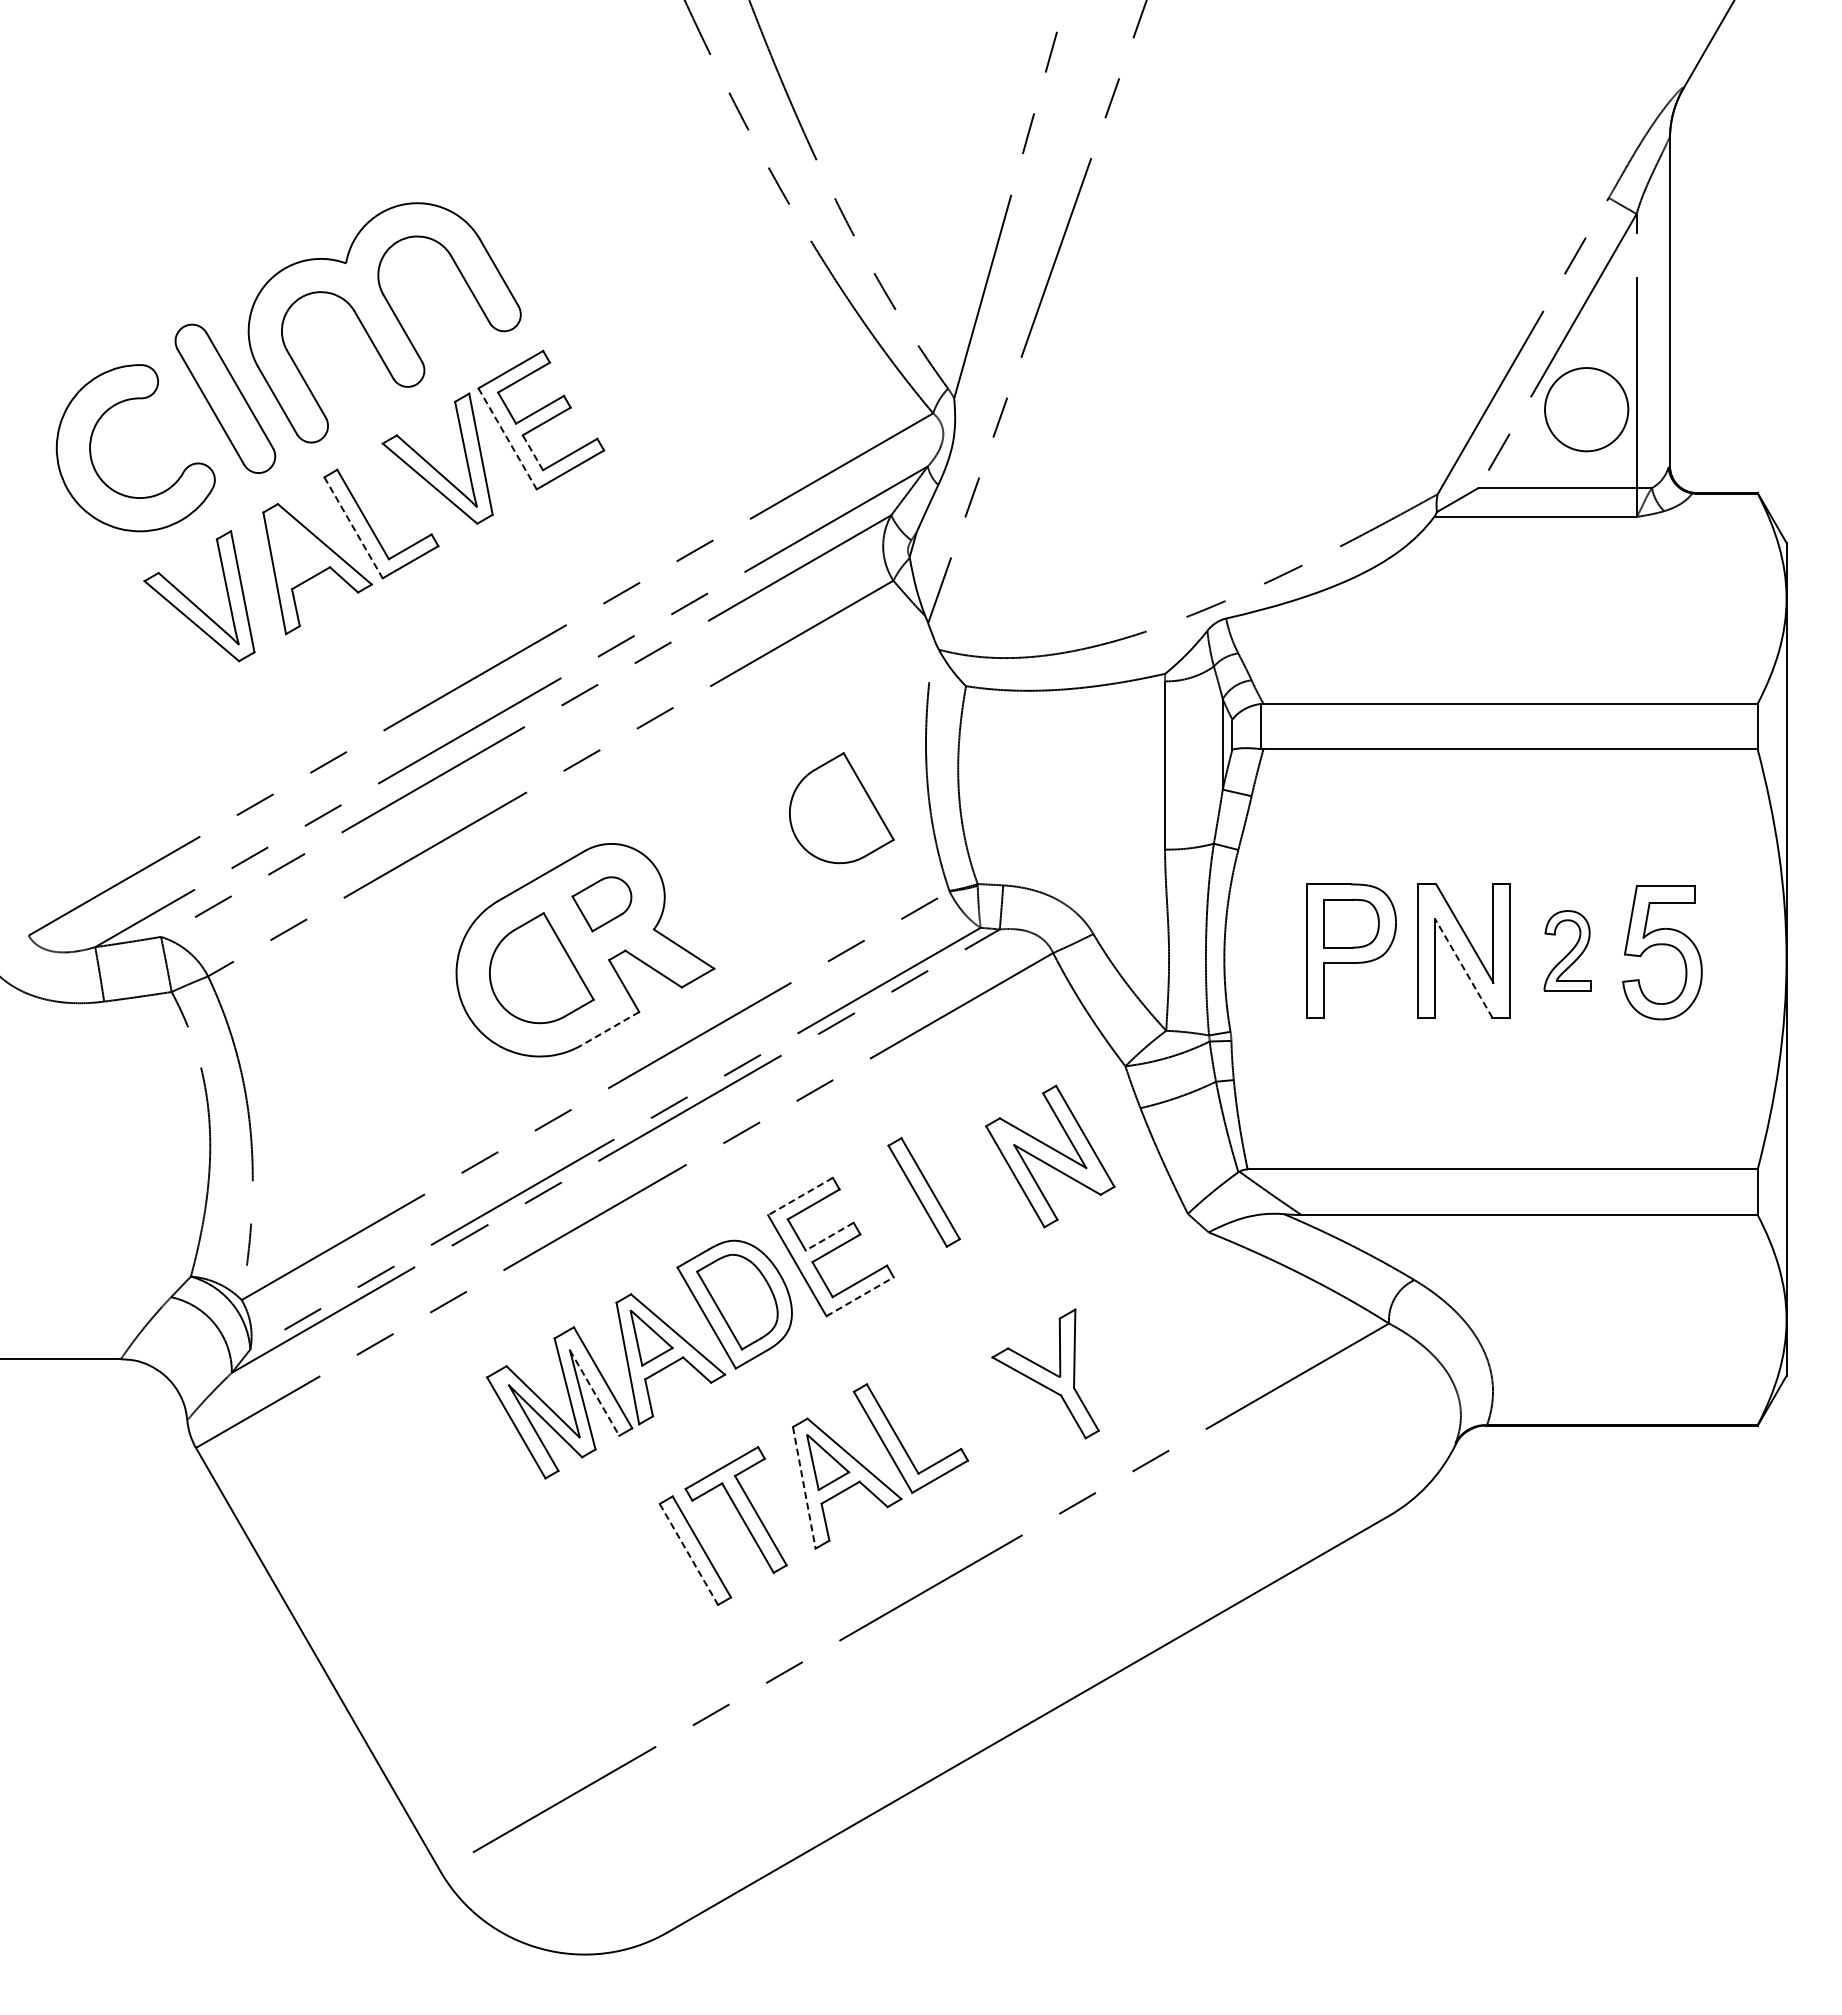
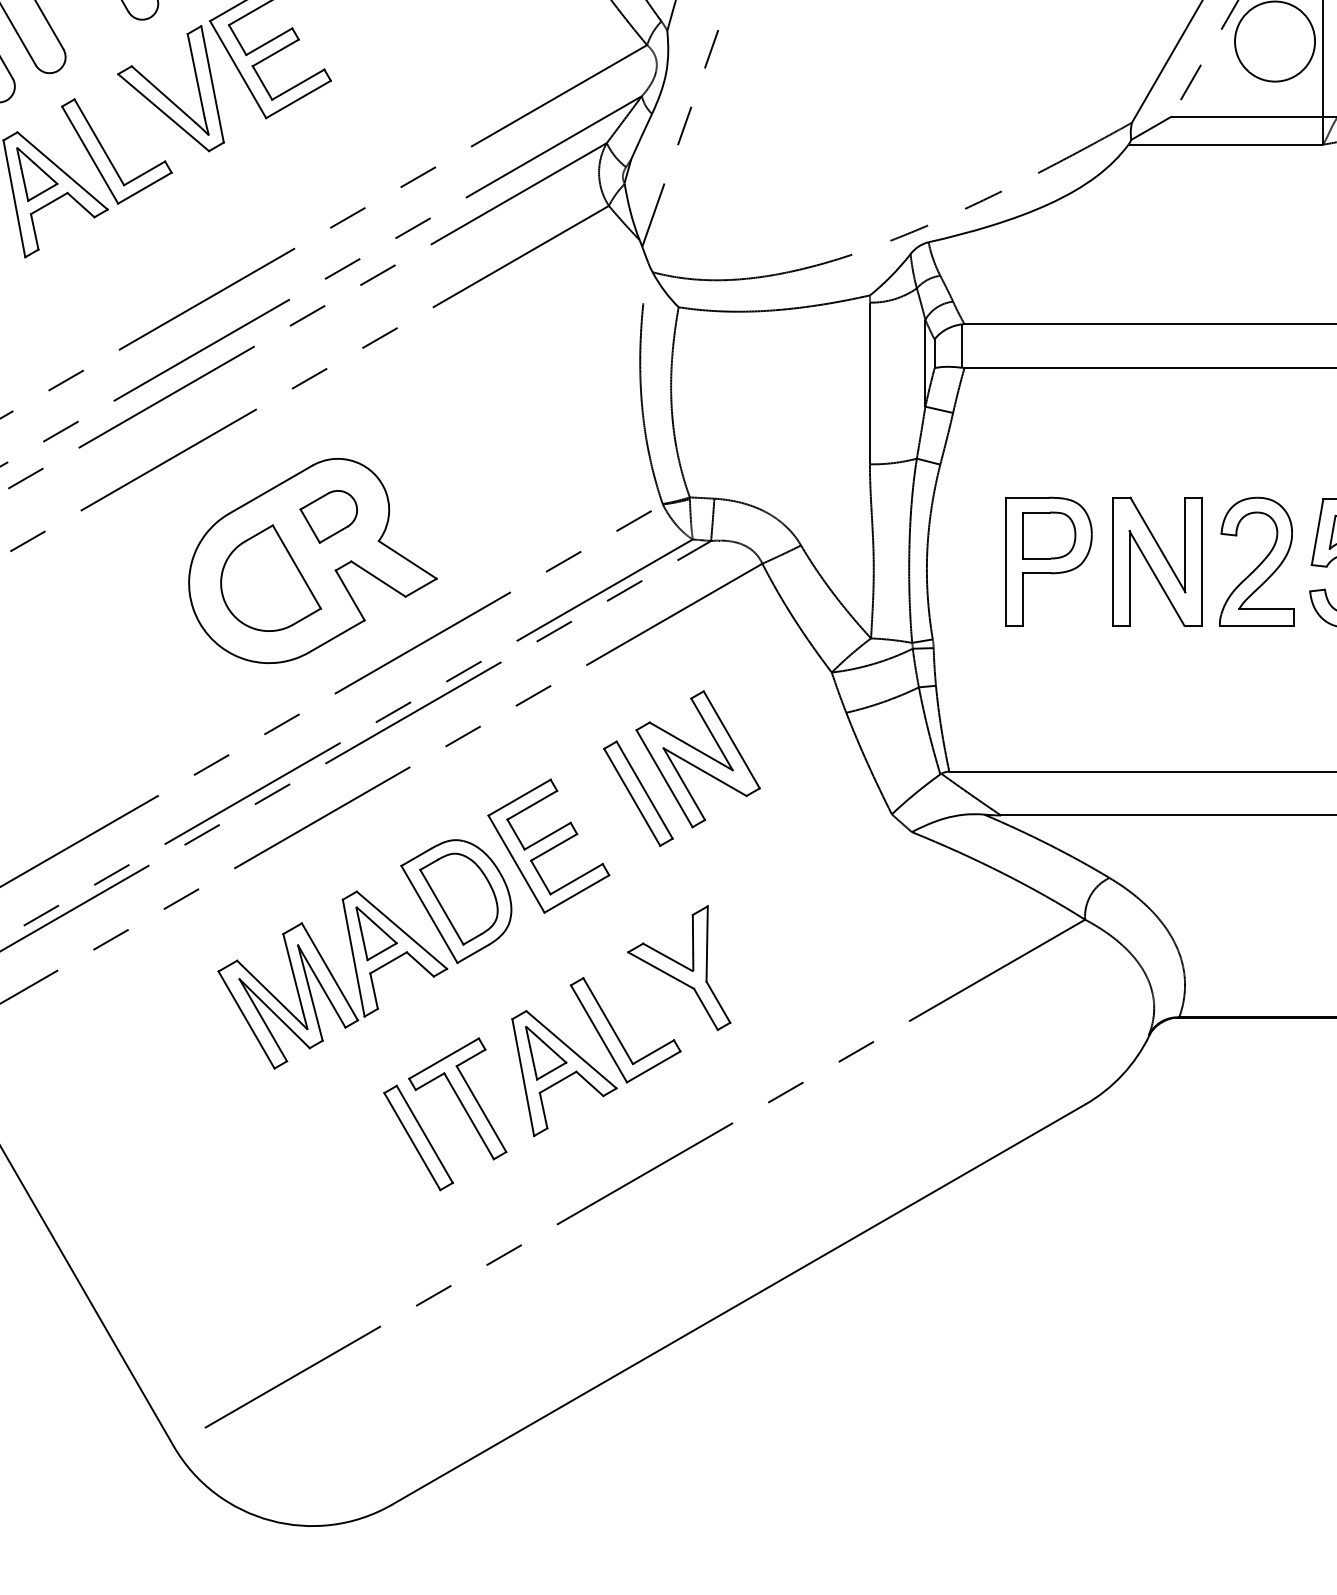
line: (507, 439) -> (238, 70), dashed -> solid
line: (532, 452) -> (262, 82), dashed -> solid
line: (353, 528) -> (90, 155), dashed -> solid
part: (298, 547) -> (37, 174), added
part: (841, 808) -> (559, 424), removed
part: (1567, 950) -> (1256, 561), size x1.67
line: (1463, 968) -> (1156, 578), dashed -> solid
line: (609, 1028) -> (336, 636), dashed -> solid
part: (1050, 1156) -> (698, 759), moved
line: (800, 1196) -> (519, 797), dashed -> solid
line: (829, 1236) -> (547, 836), dashed -> solid
line: (860, 1296) -> (577, 893), dashed -> solid
part: (1045, 1373) -> (679, 967), moved
line: (594, 1393) -> (321, 986), dashed -> solid
line: (804, 1487) -> (523, 1077), dashed -> solid
line: (689, 1554) -> (412, 1141), dashed -> solid

